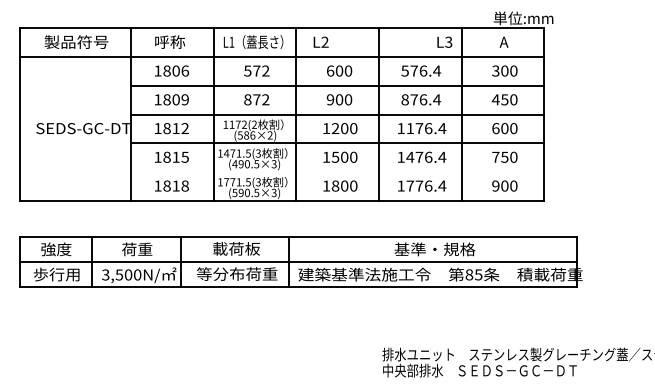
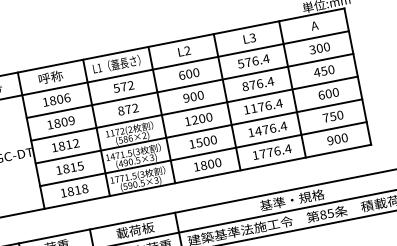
text: (320, 41) -> (183, 50), moved
text: (444, 41) -> (249, 37), moved
line: (337, 172) -> (203, 154), added

